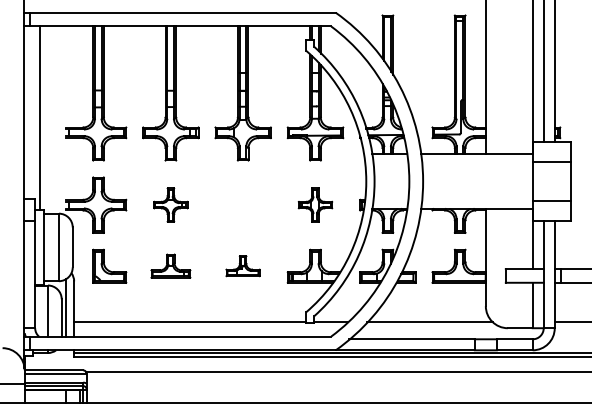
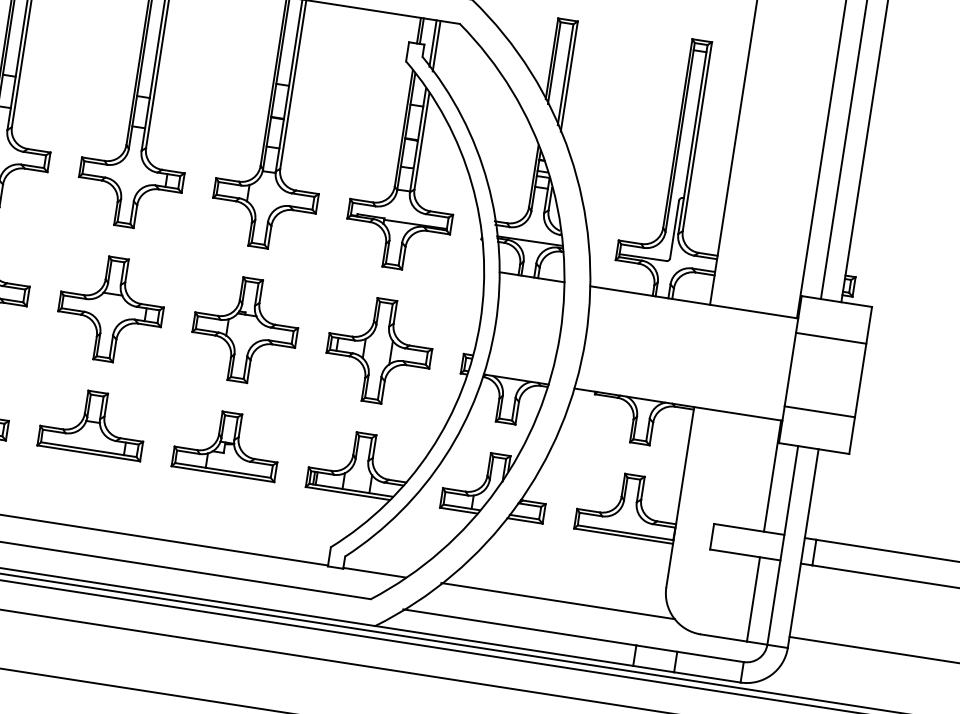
part: (170, 204) -> (110, 308), size x1.67
part: (242, 204) -> (244, 328), added
part: (315, 204) -> (379, 349), size x1.67
part: (170, 265) -> (93, 421), size x1.43
part: (242, 265) -> (226, 441), size x1.67

